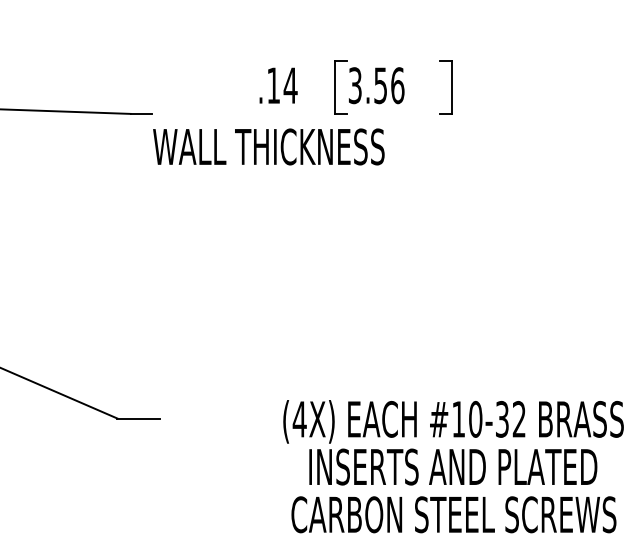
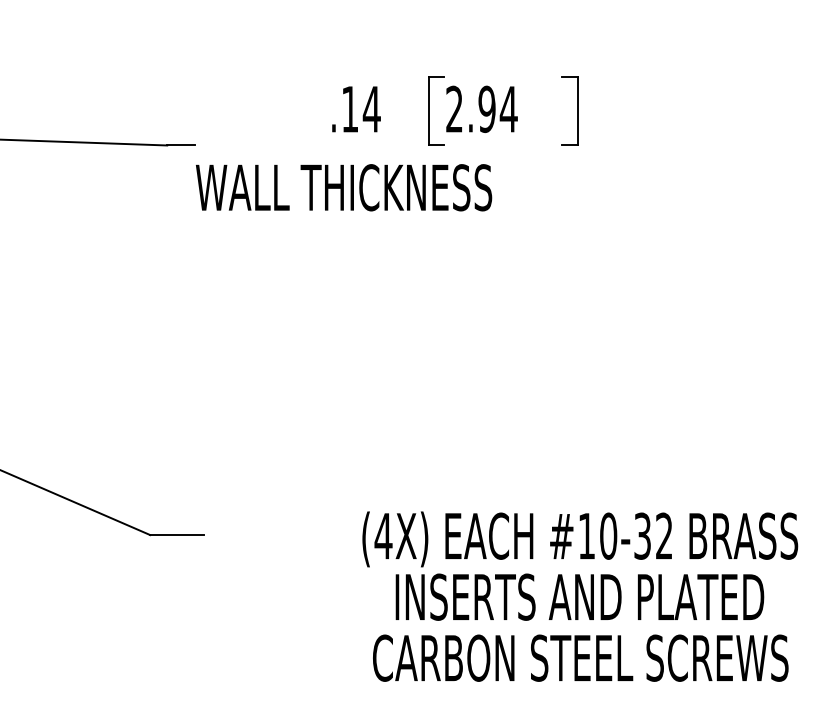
text: (376, 85) -> (481, 109), 3.56 -> 2.94

